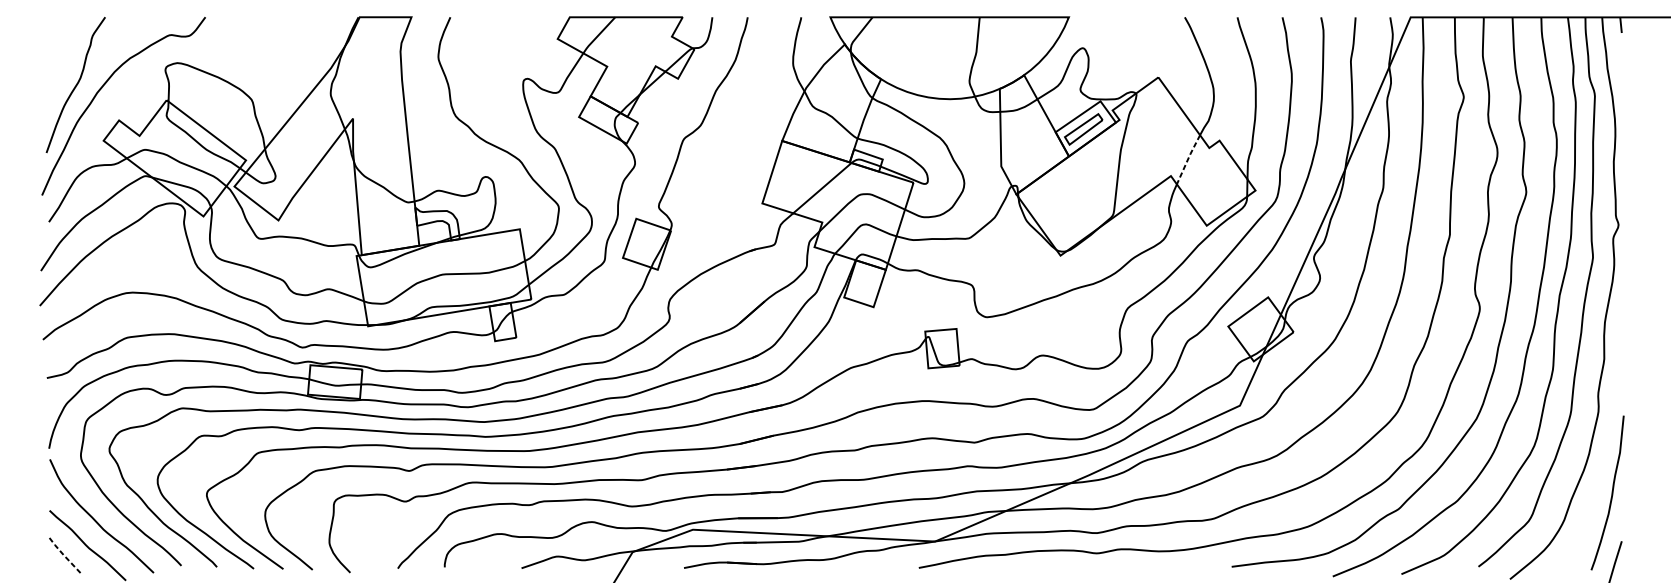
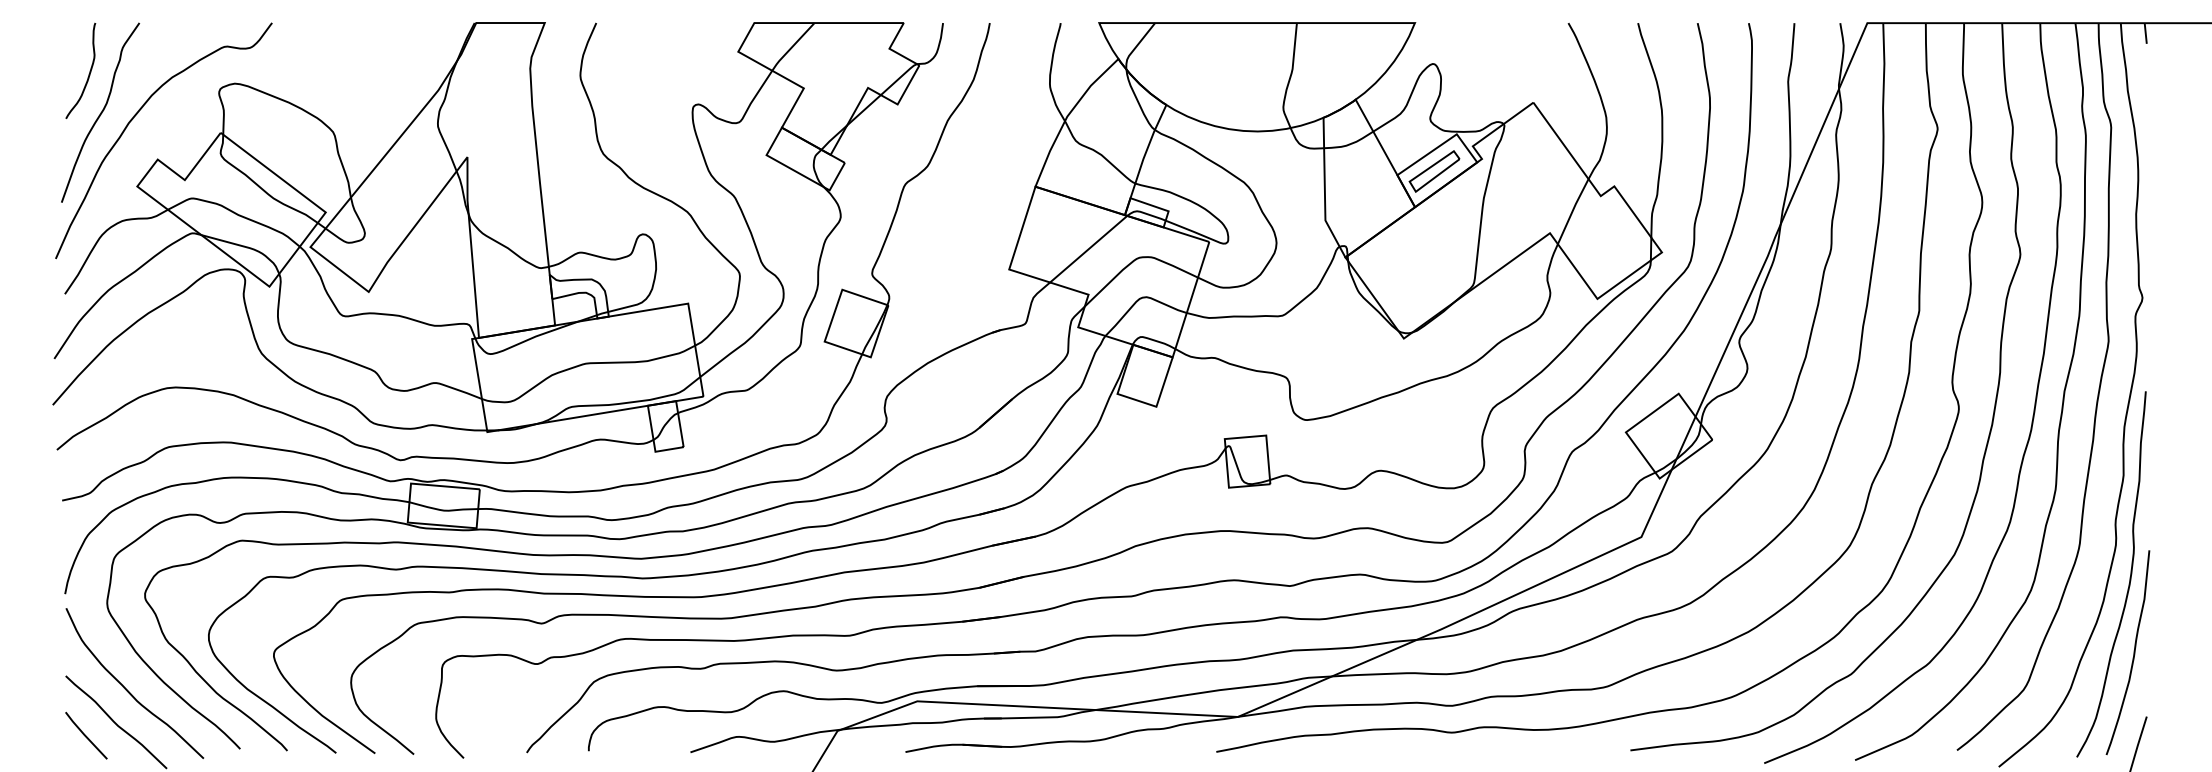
curve: (66, 56) -> (88, 74), added
line: (1187, 159) -> (1572, 211), dashed -> solid
curve: (1608, 436) -> (2129, 577), added
line: (64, 555) -> (85, 735), dashed -> solid

